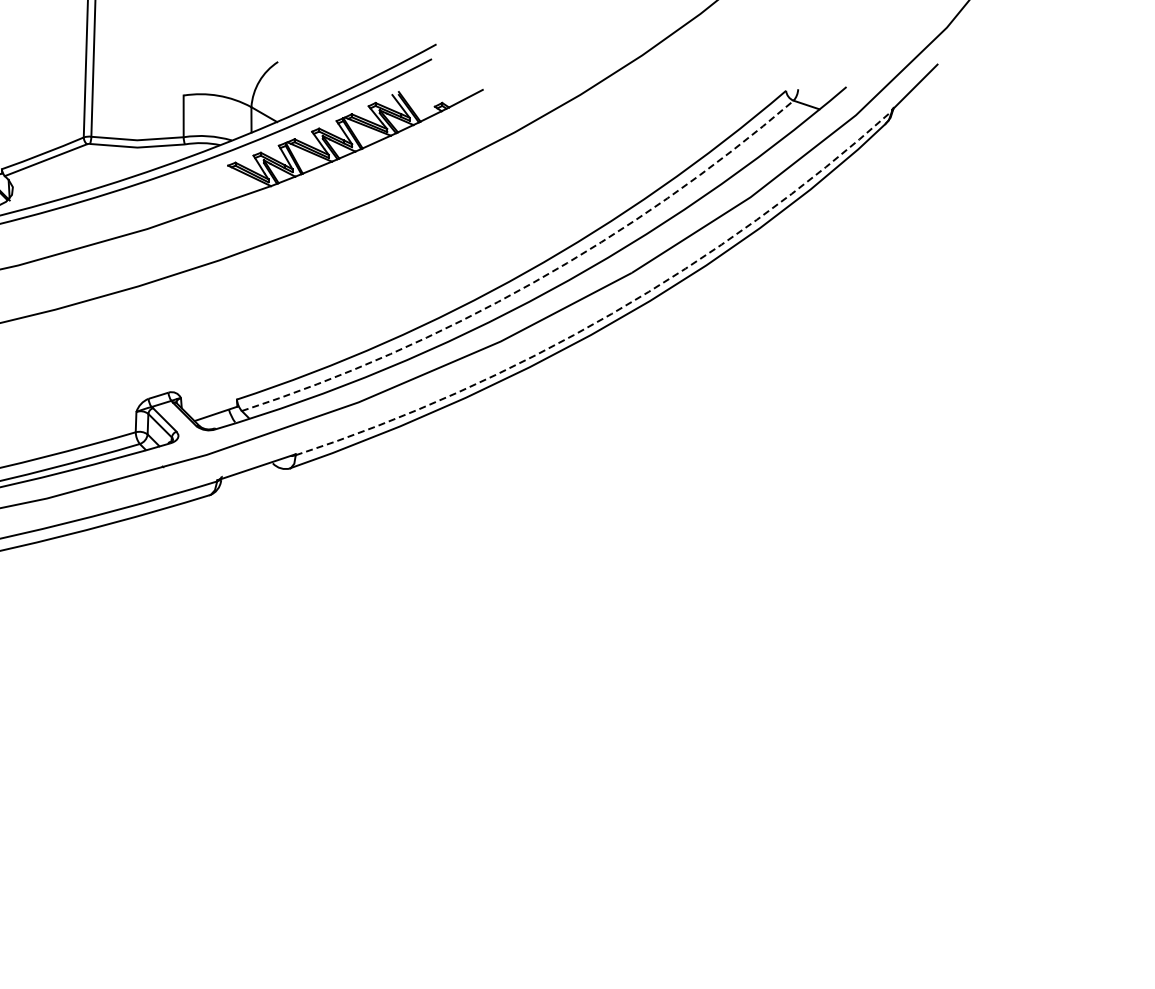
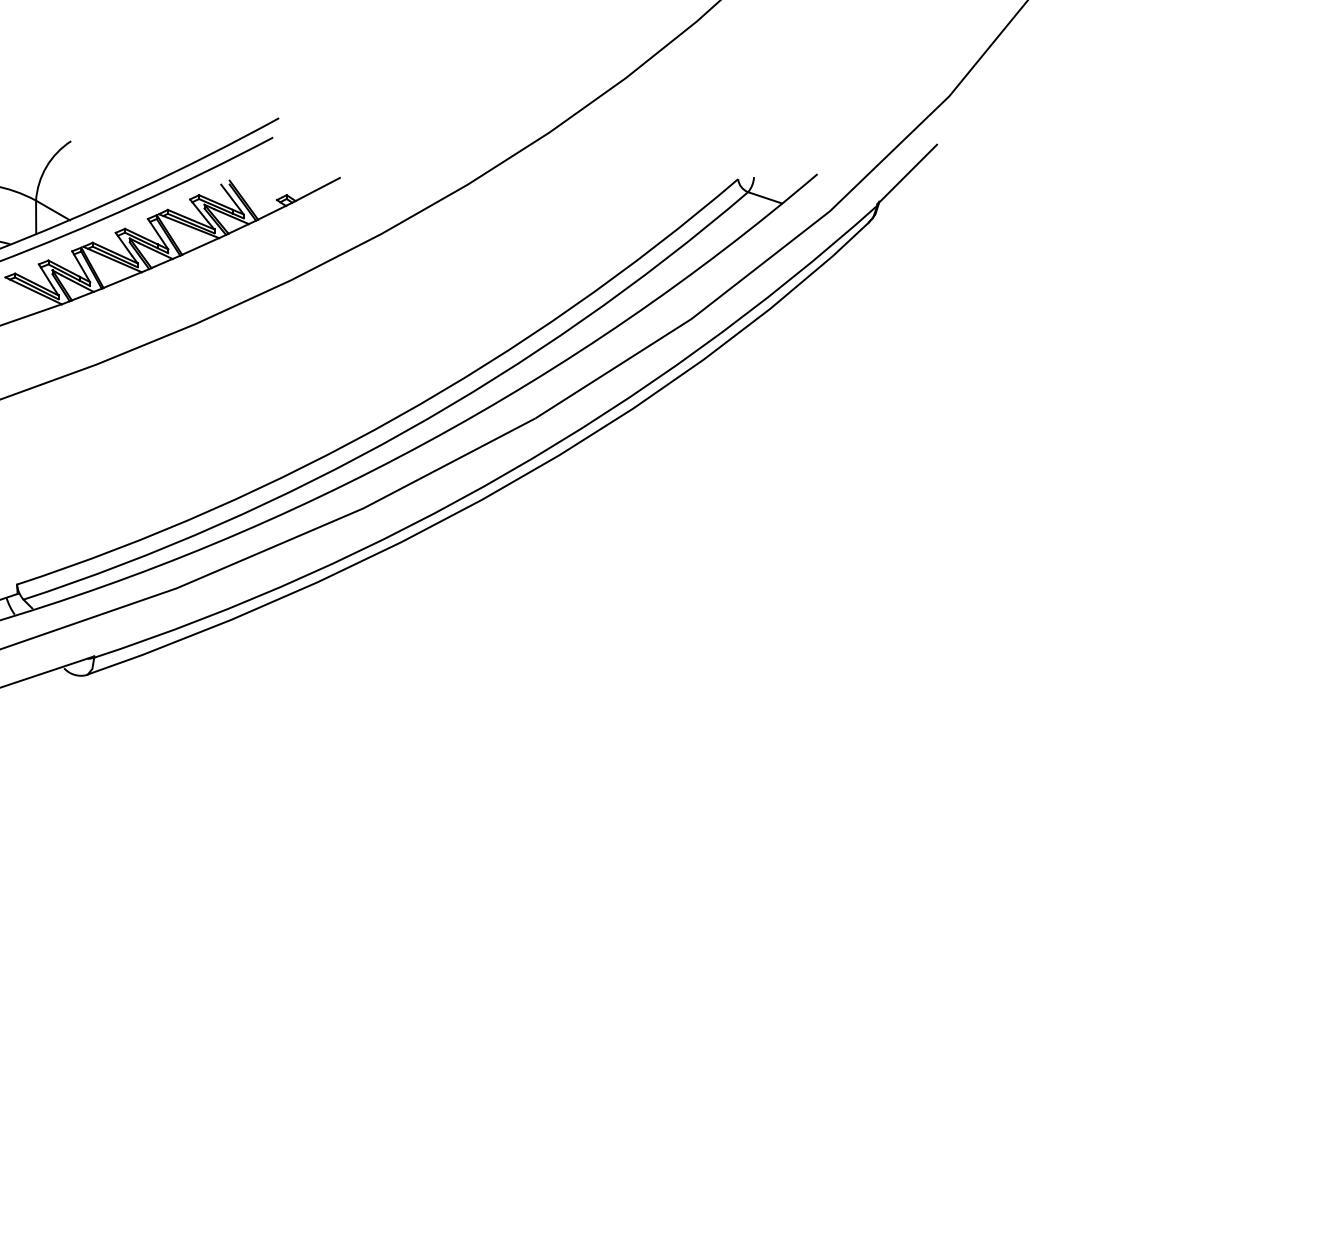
arc: (532, 282) -> (405, 430), dashed -> solid
arc: (611, 313) -> (508, 471), dashed -> solid

